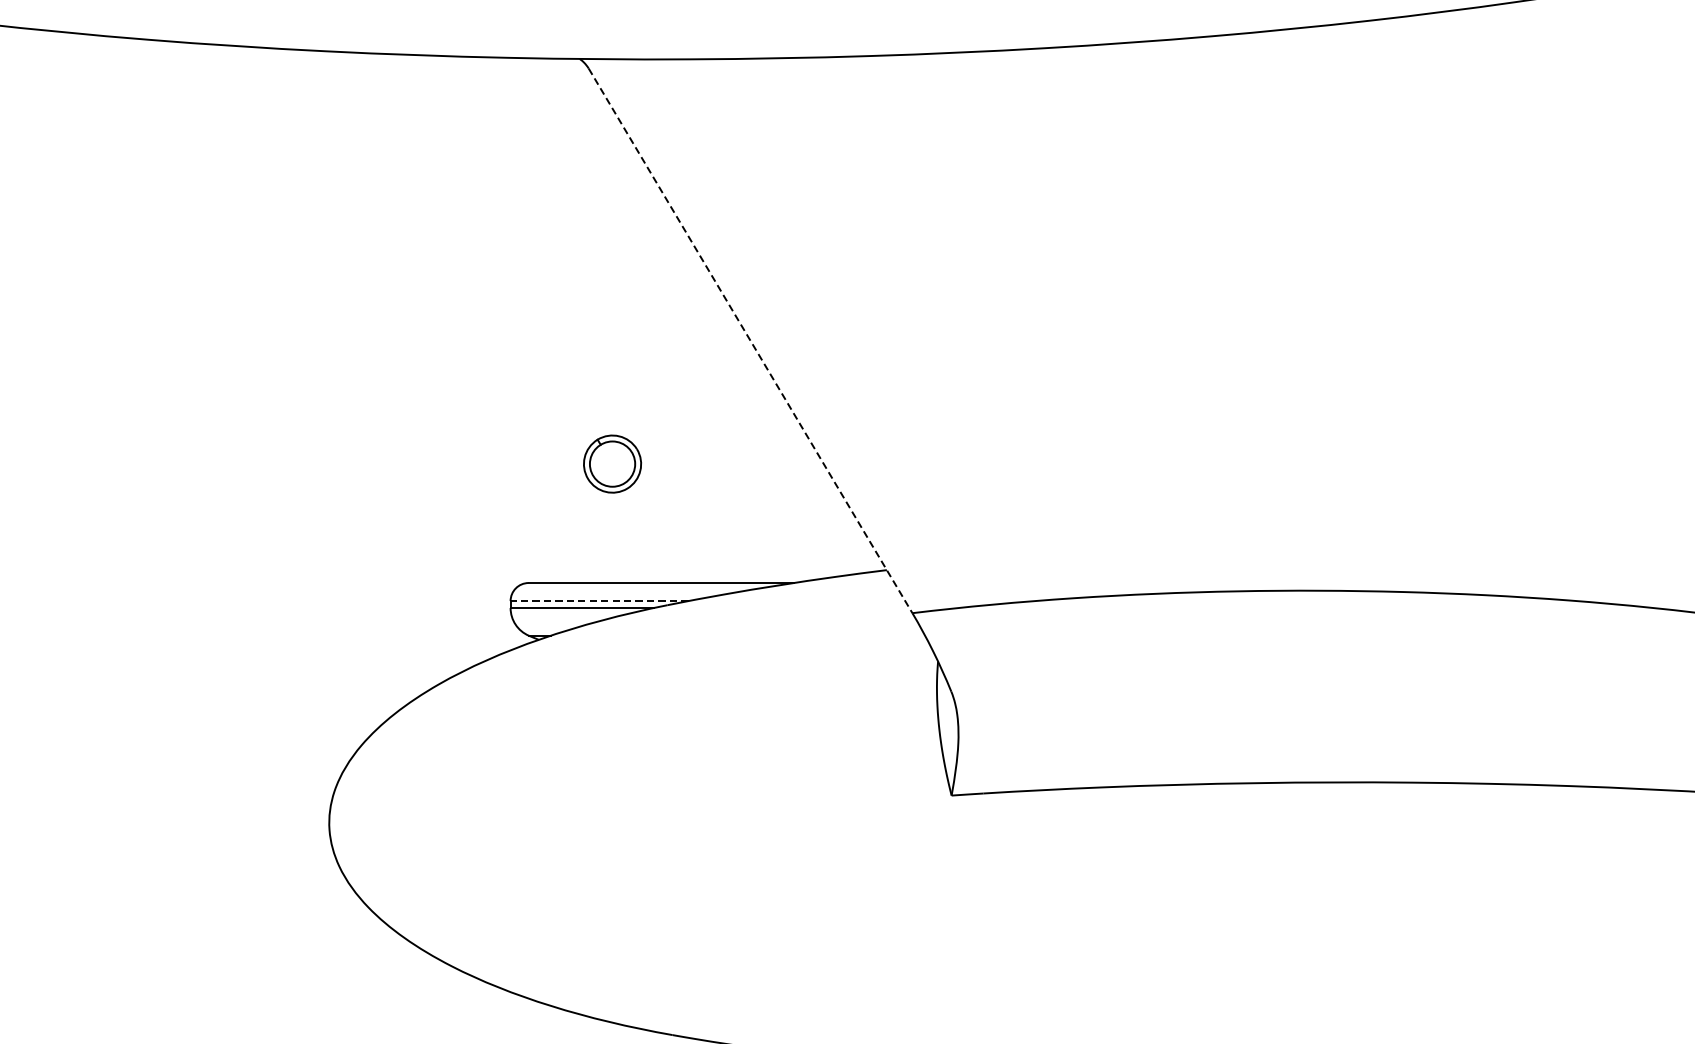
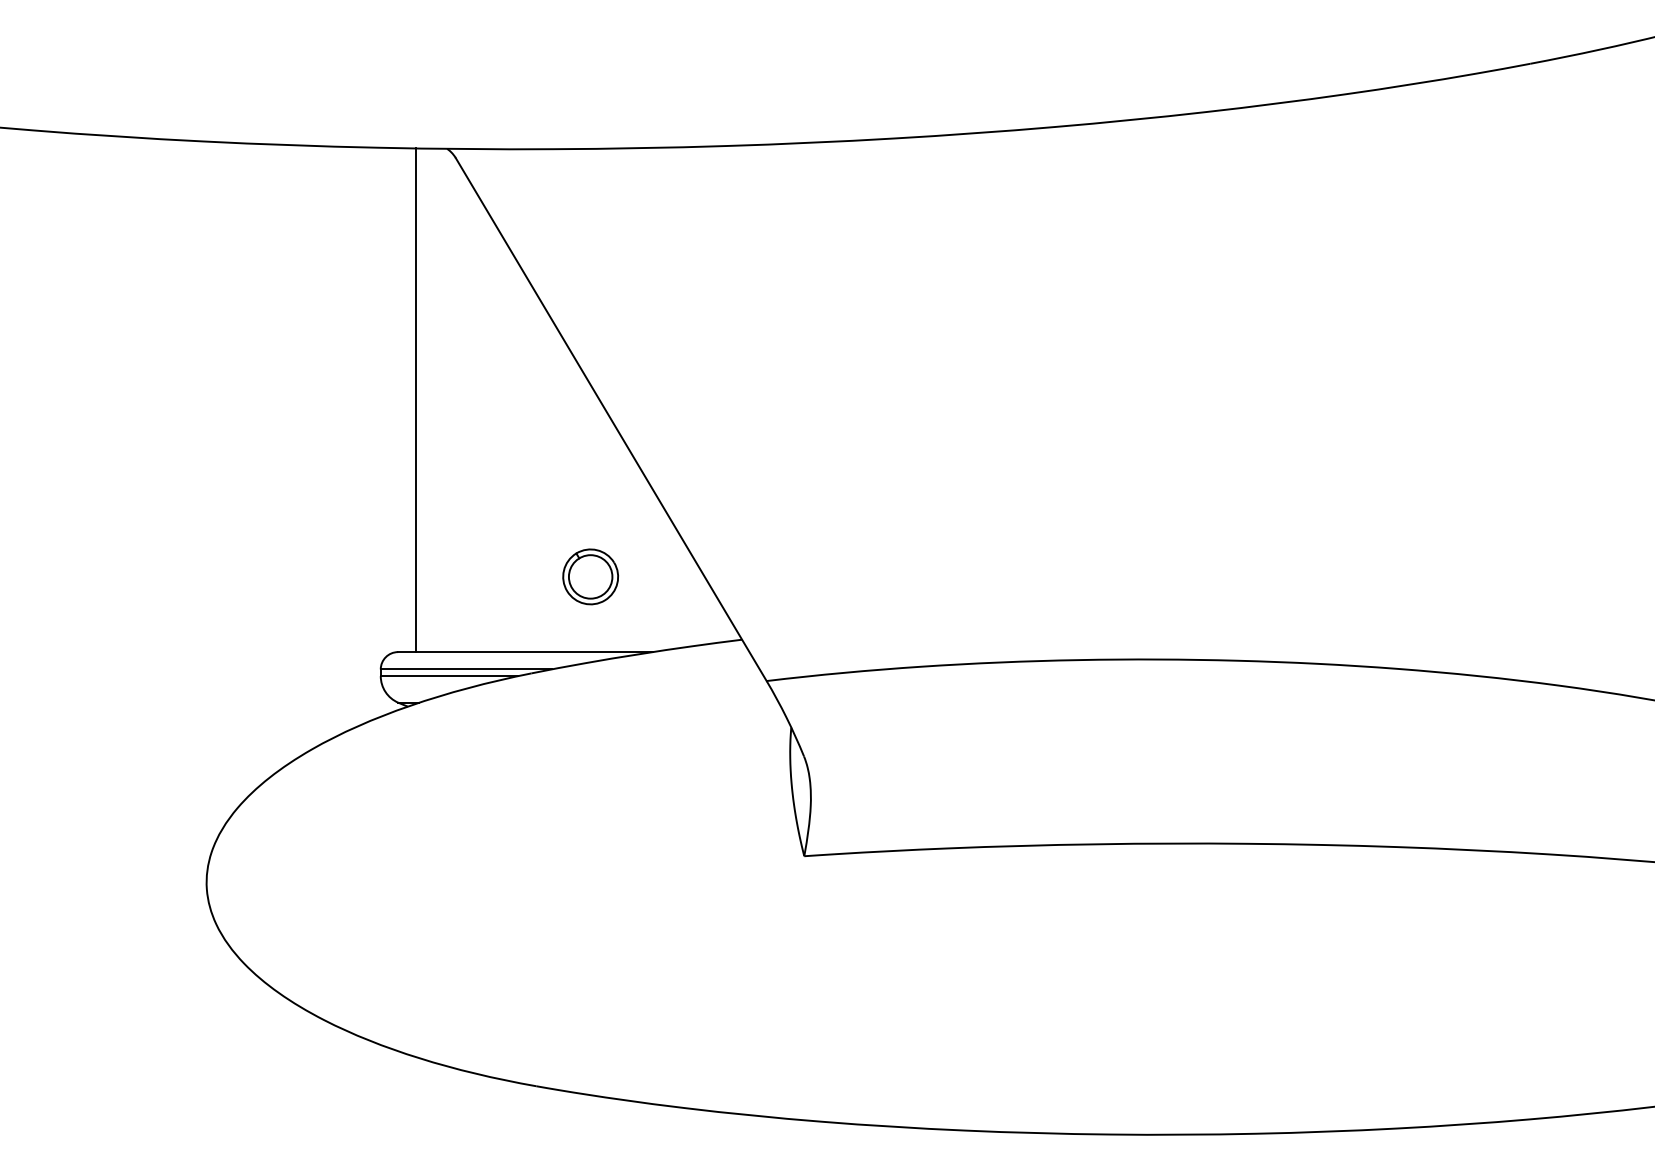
line: (547, 321) -> (416, 400), added
line: (750, 340) -> (611, 419), dashed -> solid
part: (612, 463) -> (590, 576), moved
line: (598, 601) -> (465, 669), dashed -> solid

